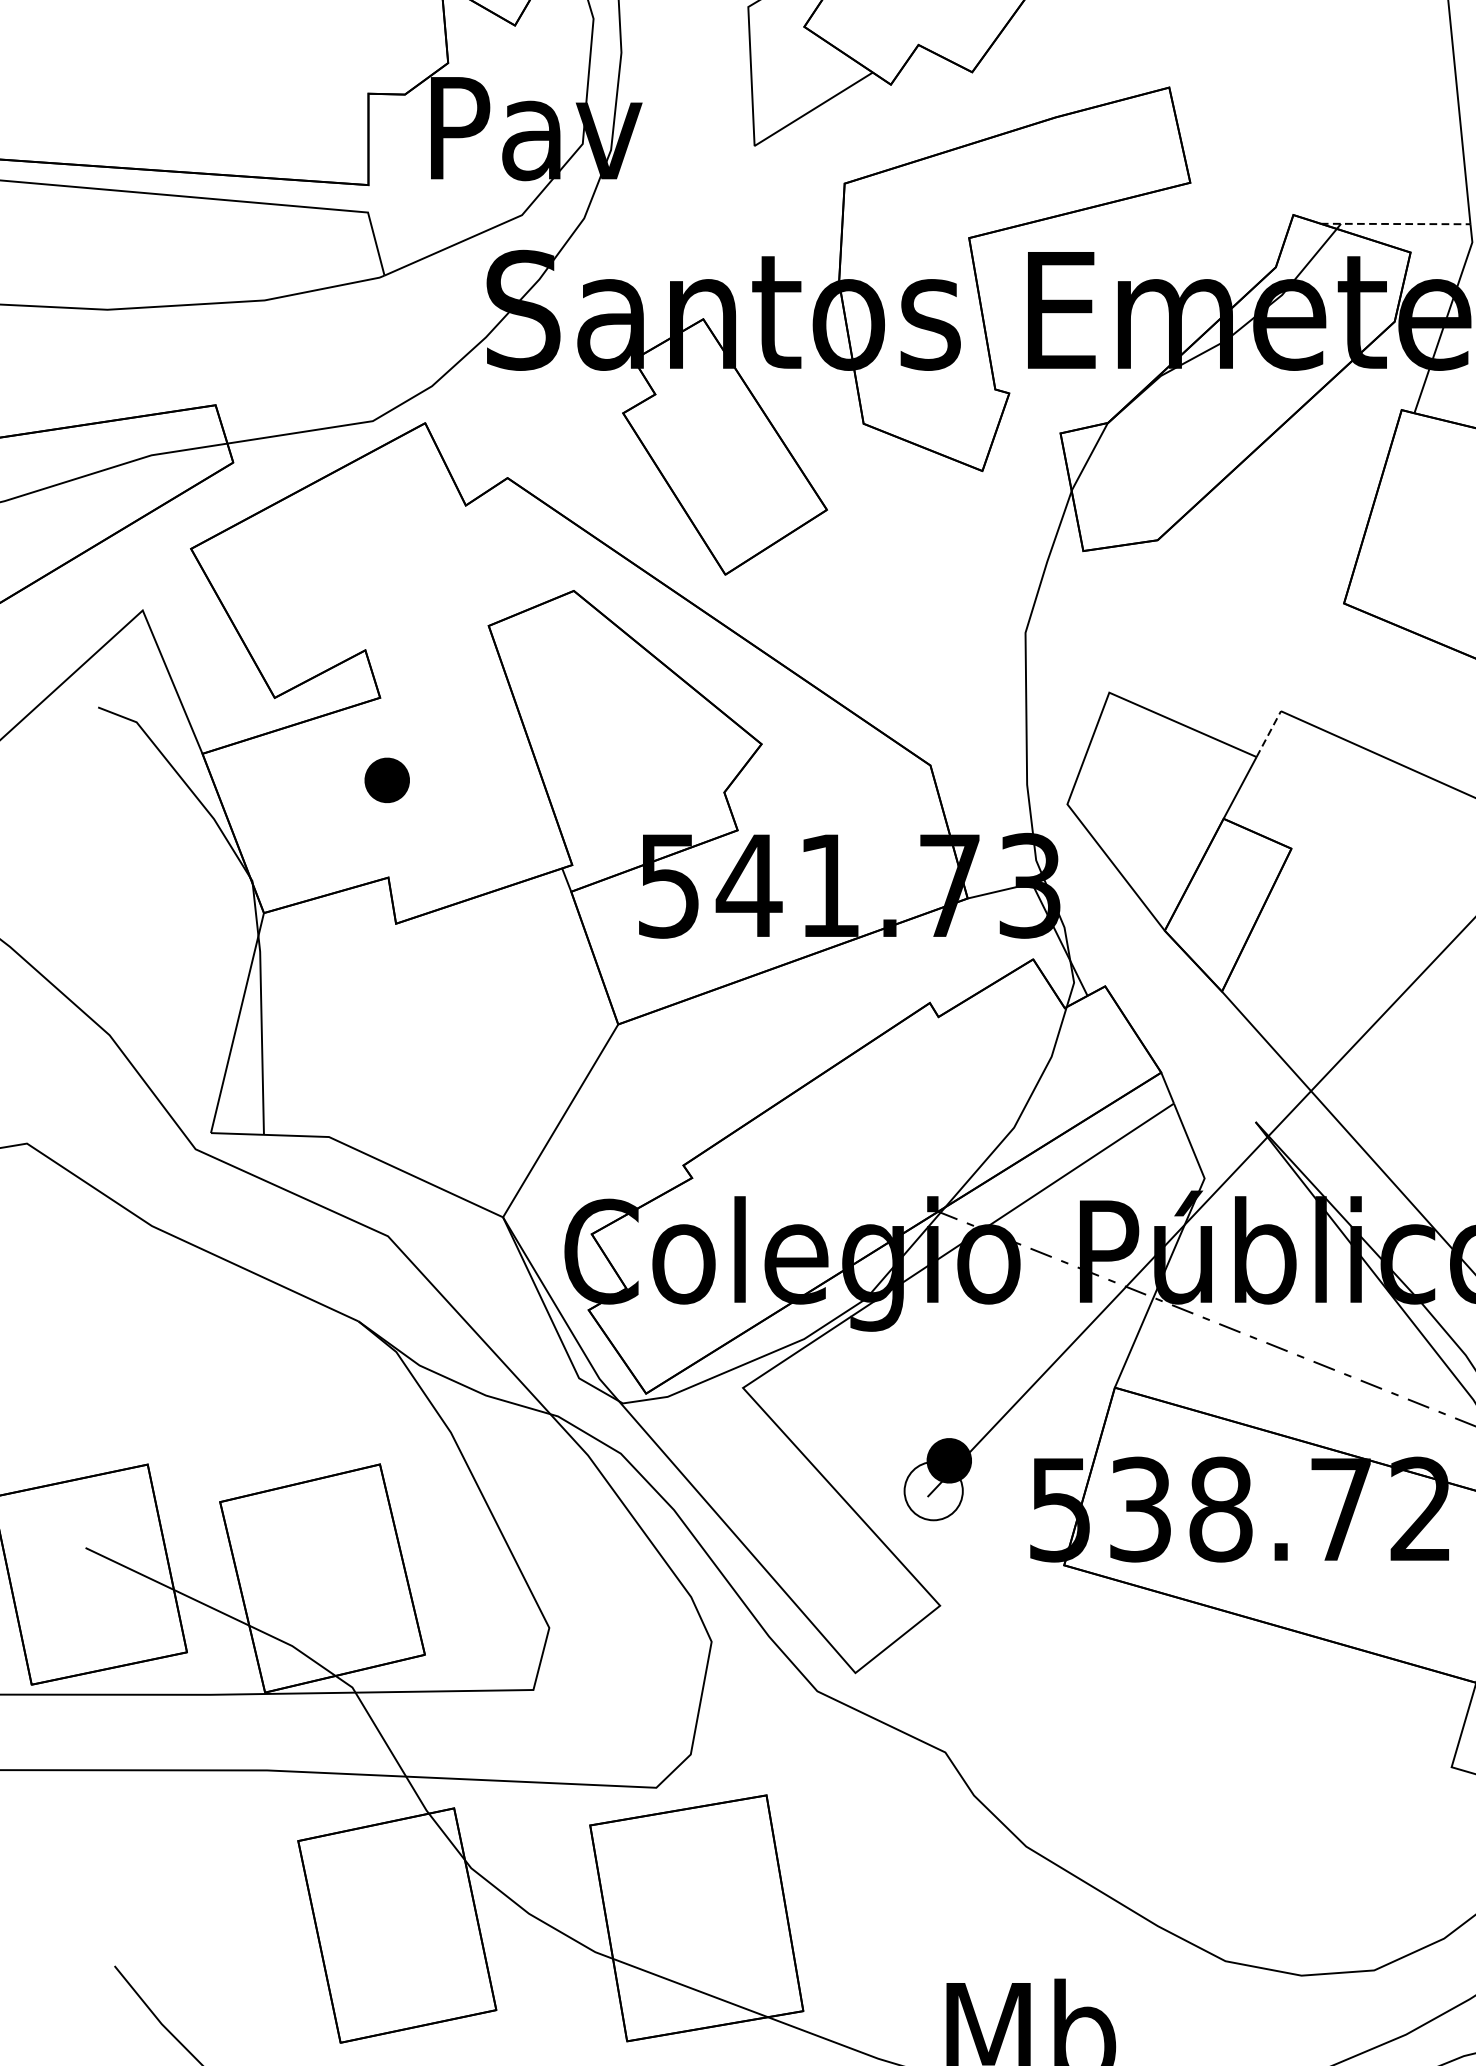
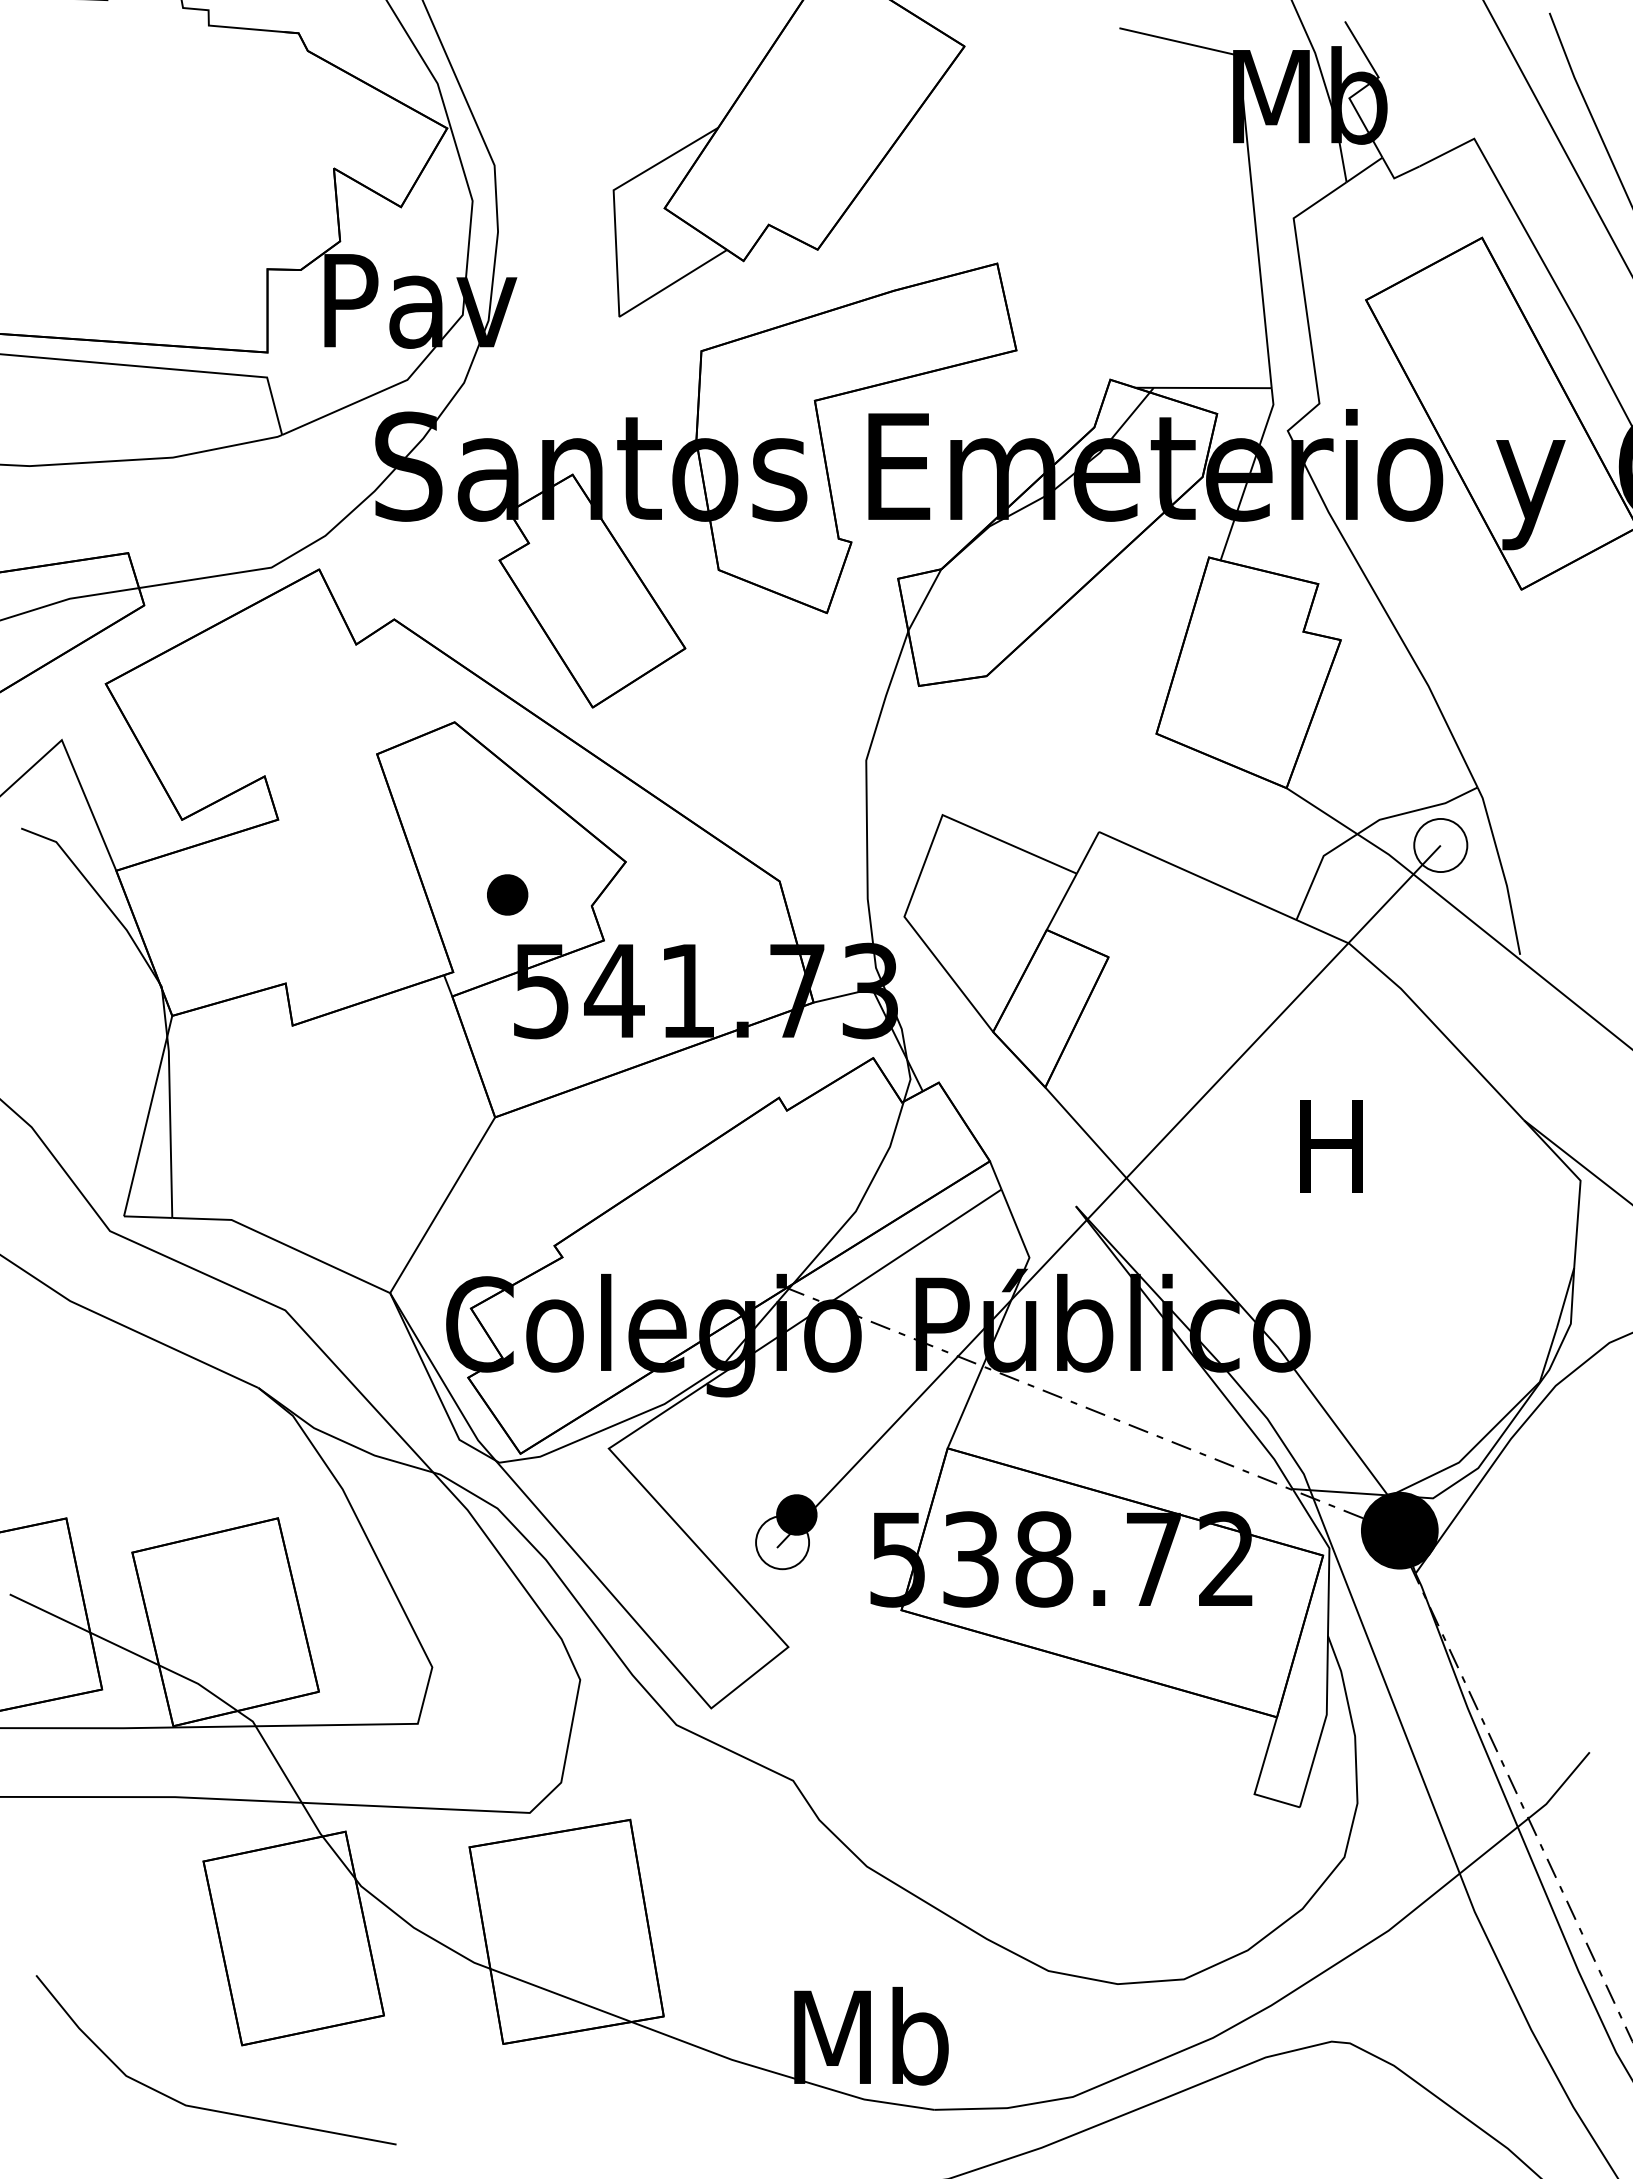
line: (1396, 223) -> (1204, 387), dashed -> solid
line: (1268, 733) -> (1087, 852), dashed -> solid
part: (387, 779) -> (507, 894), moved

